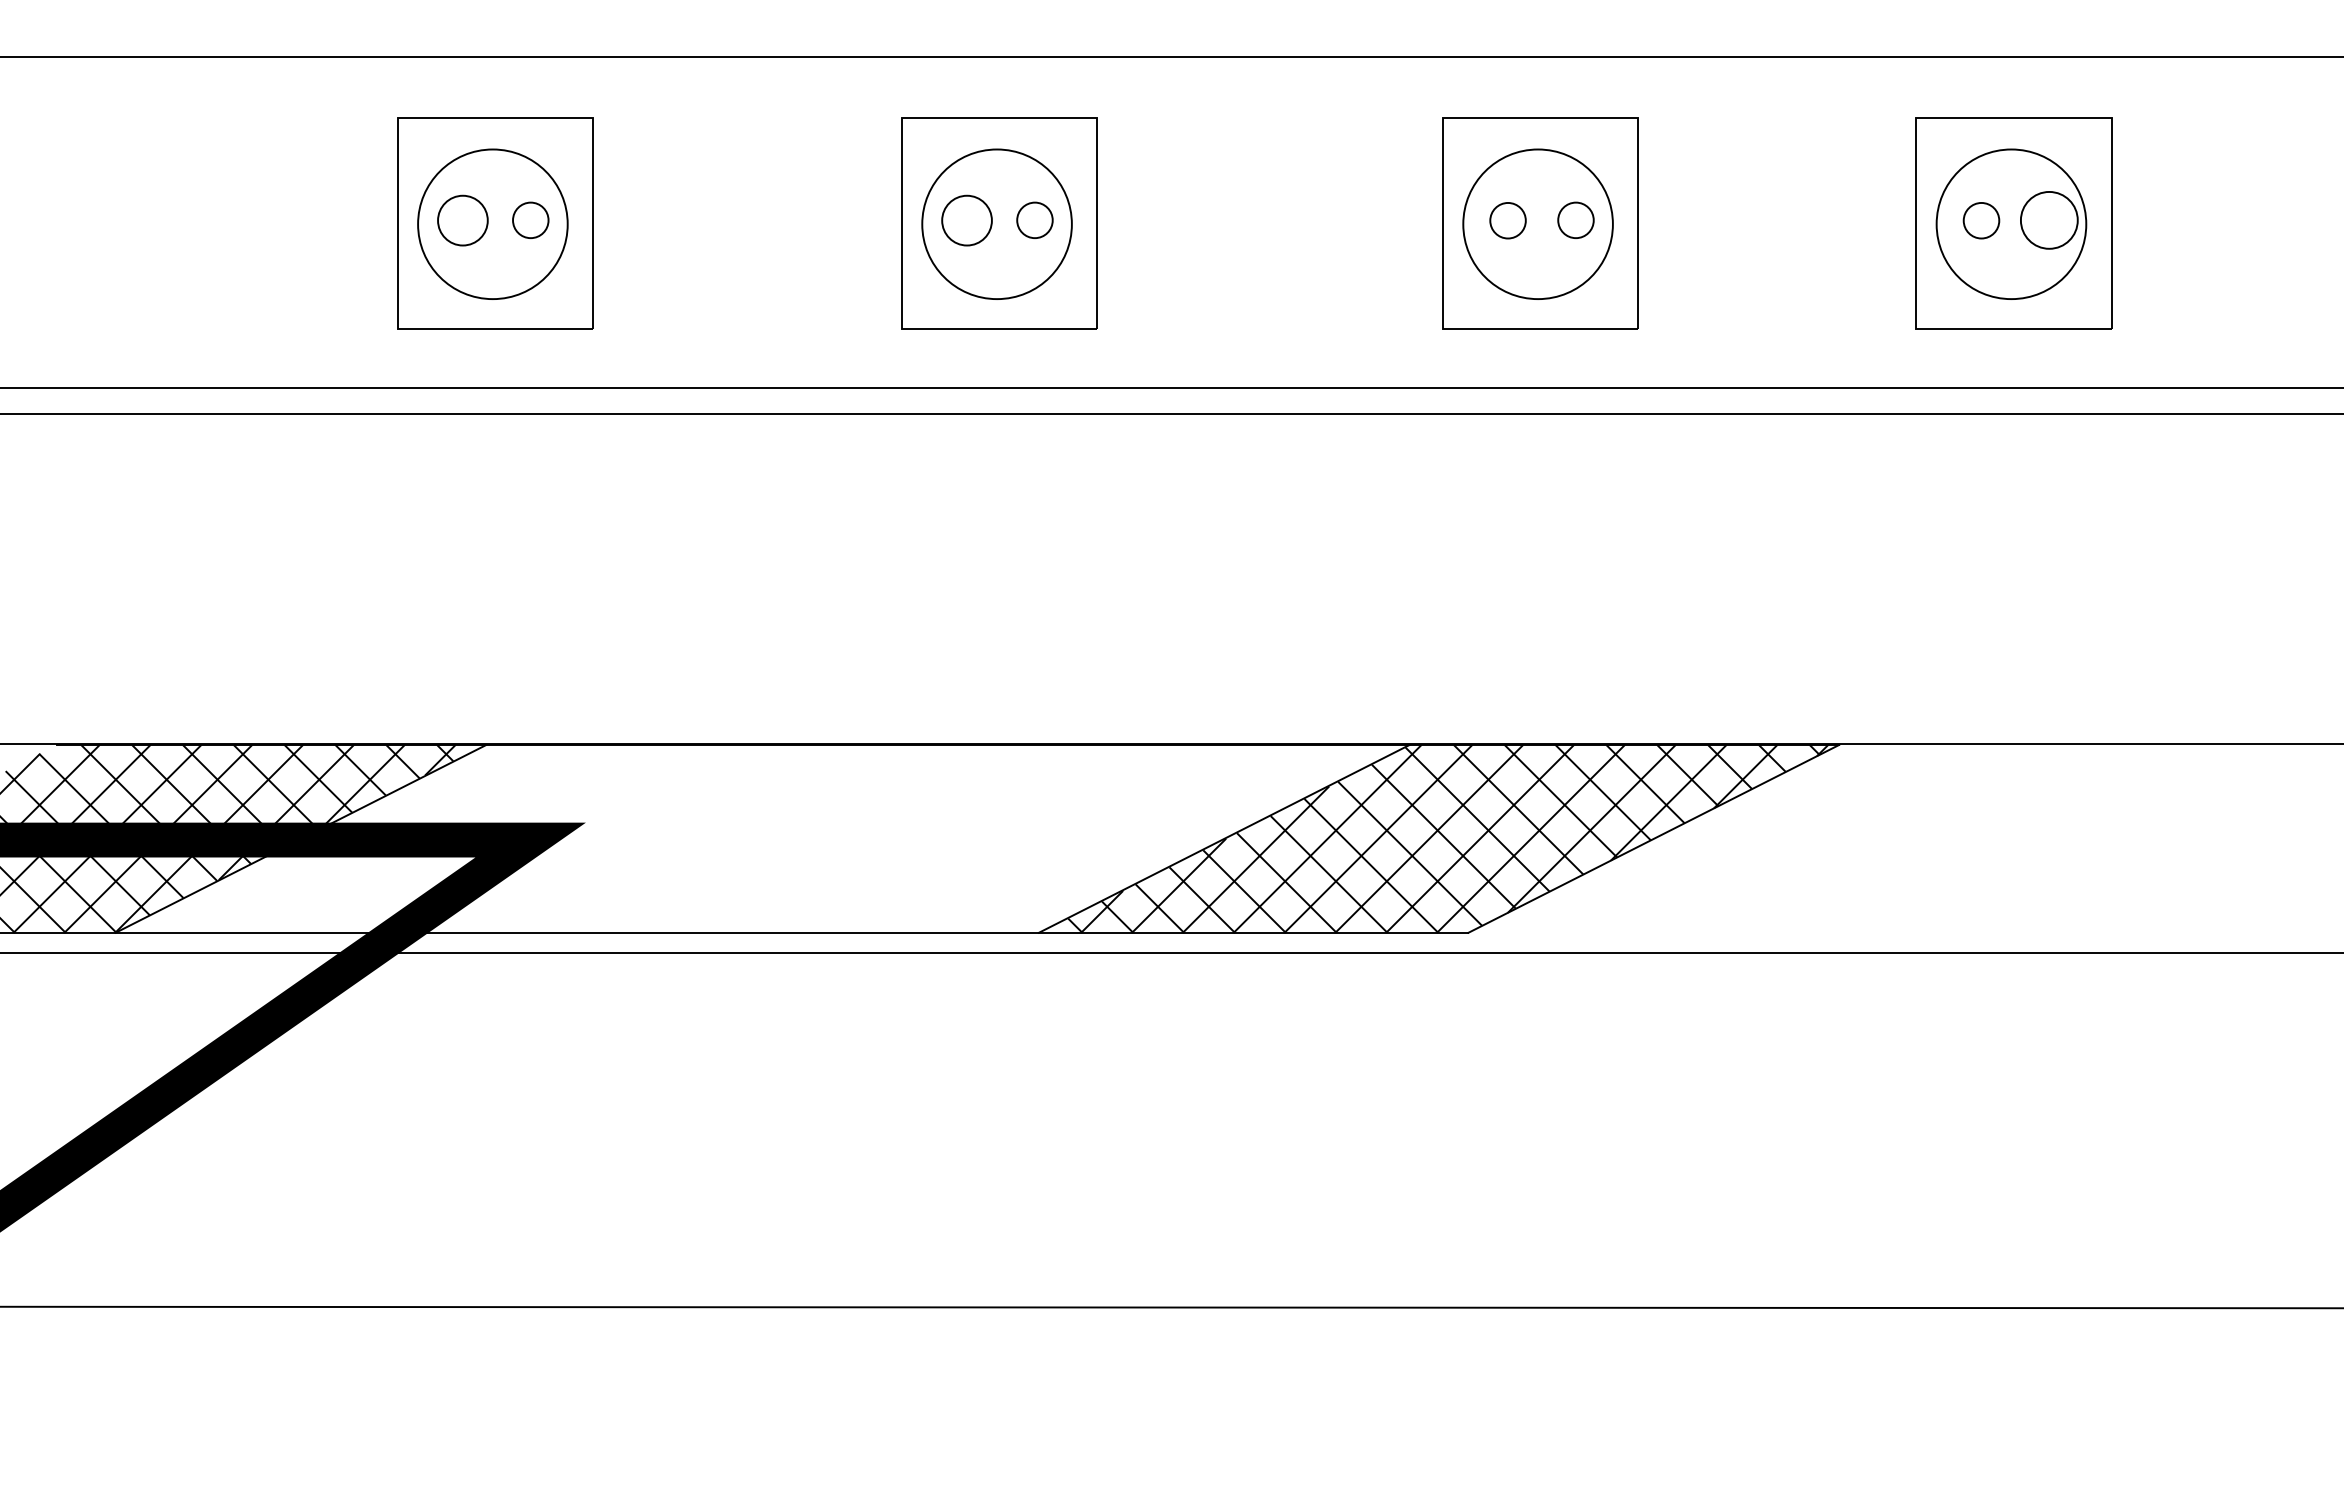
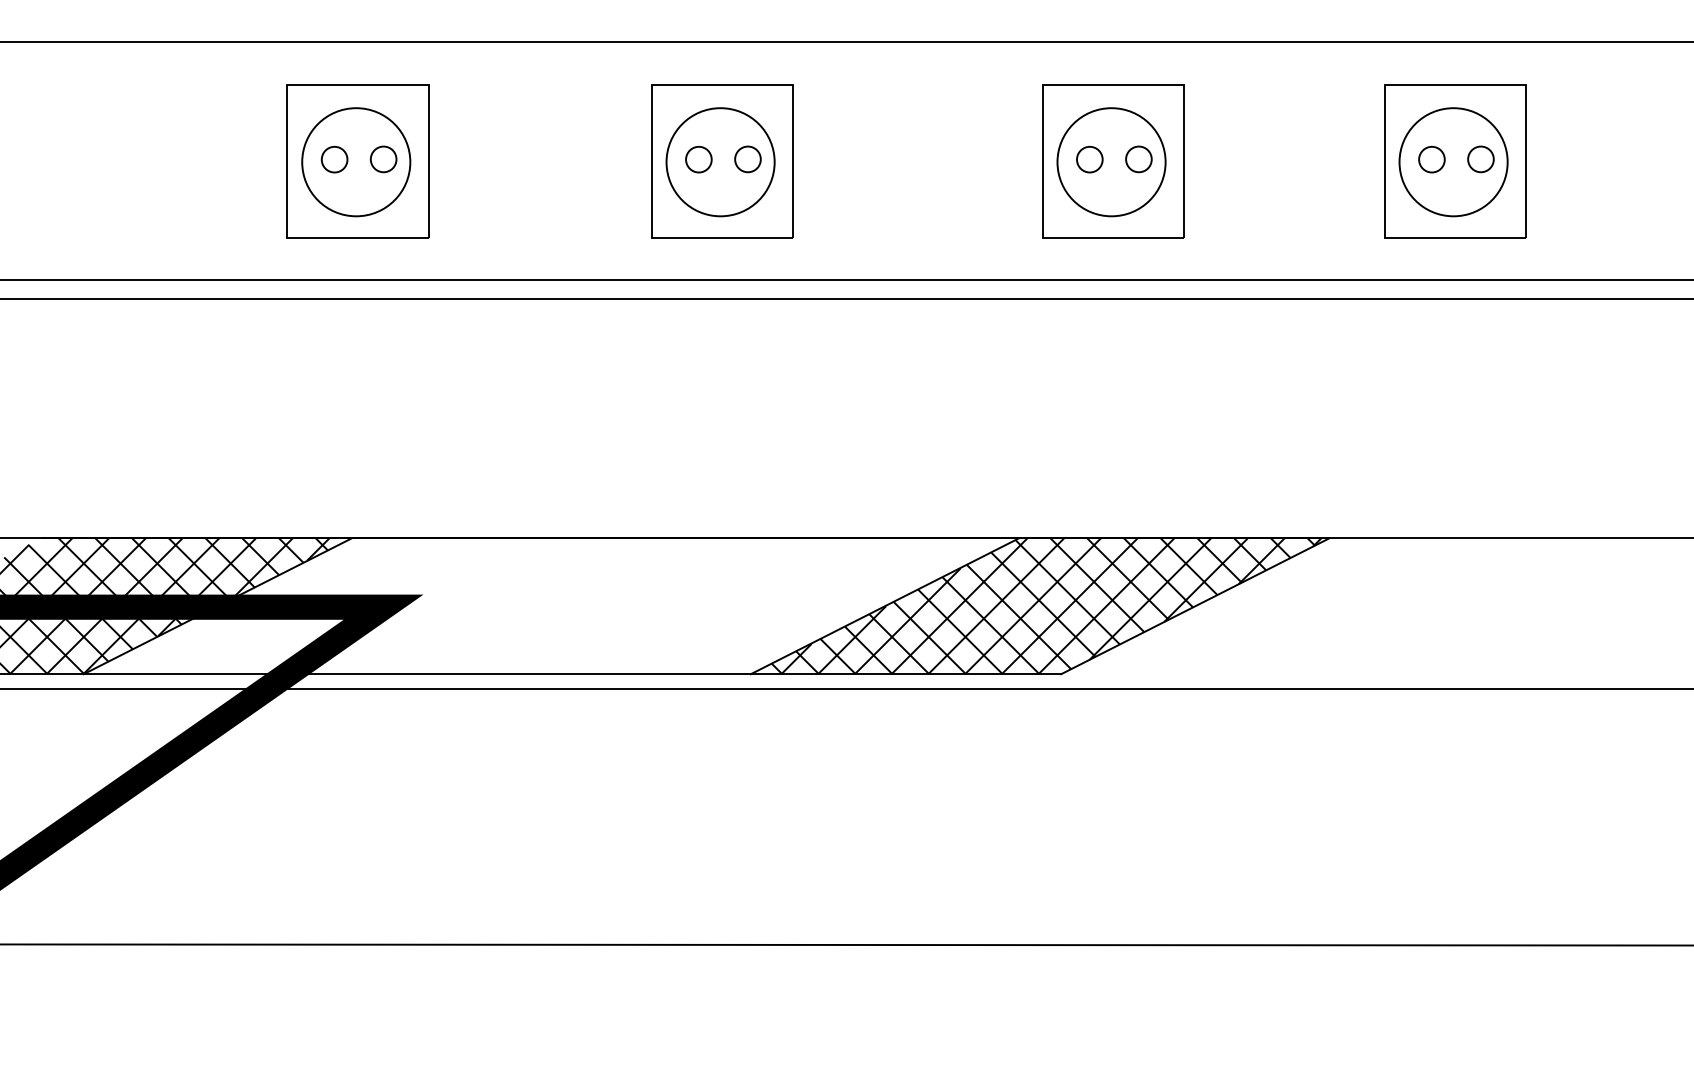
circle: (462, 220) -> (334, 159), size x0.71
circle: (966, 220) -> (698, 159), size x0.71
circle: (2049, 220) -> (1481, 159), size x0.62

